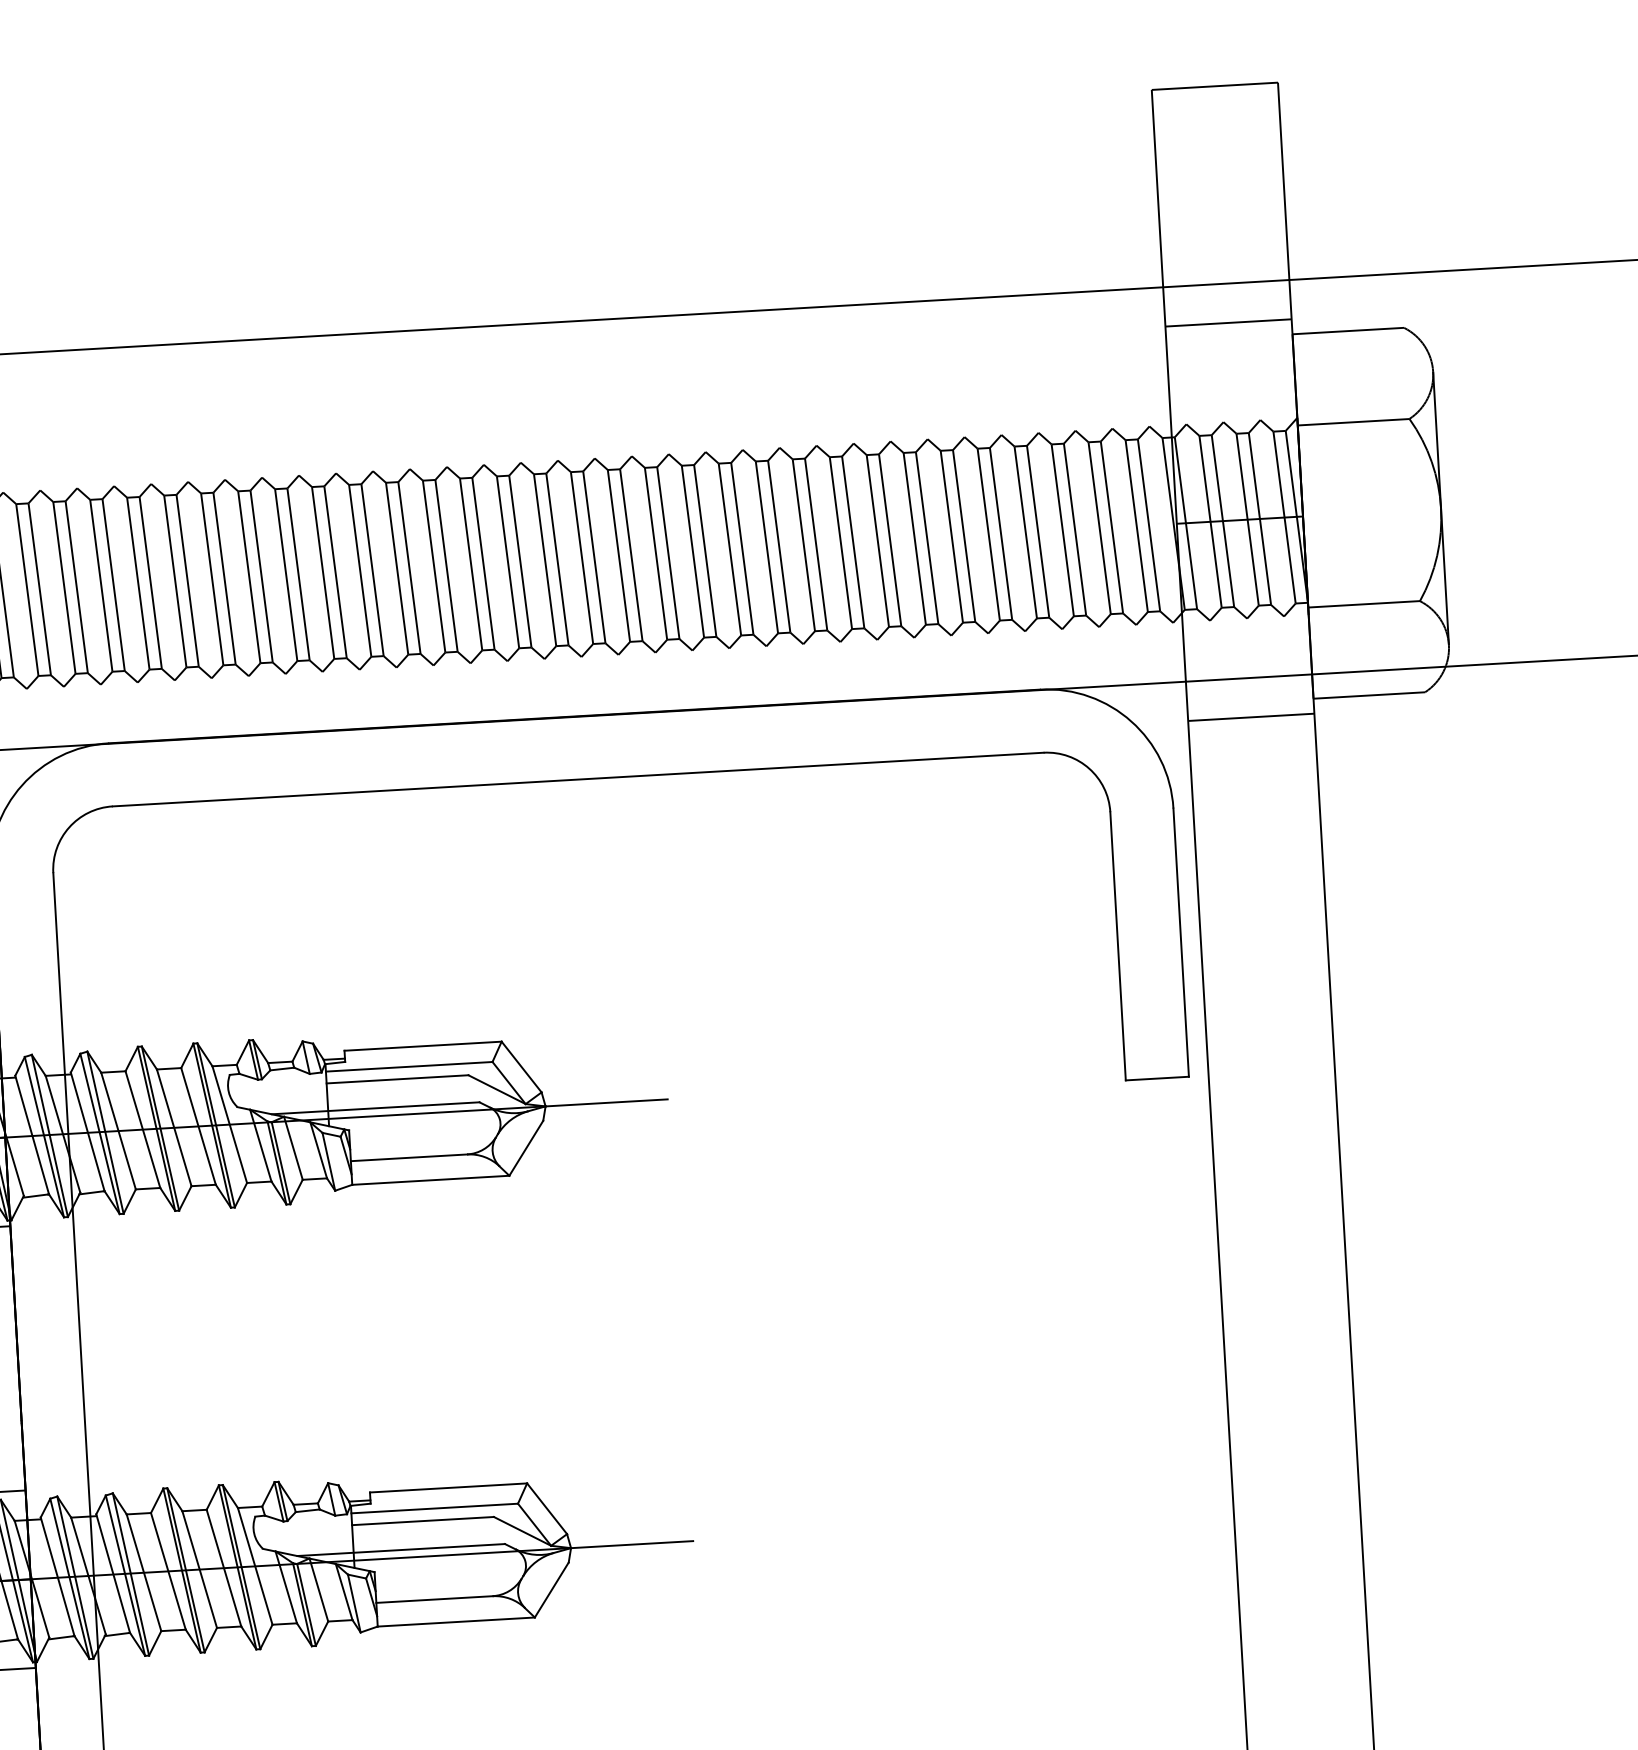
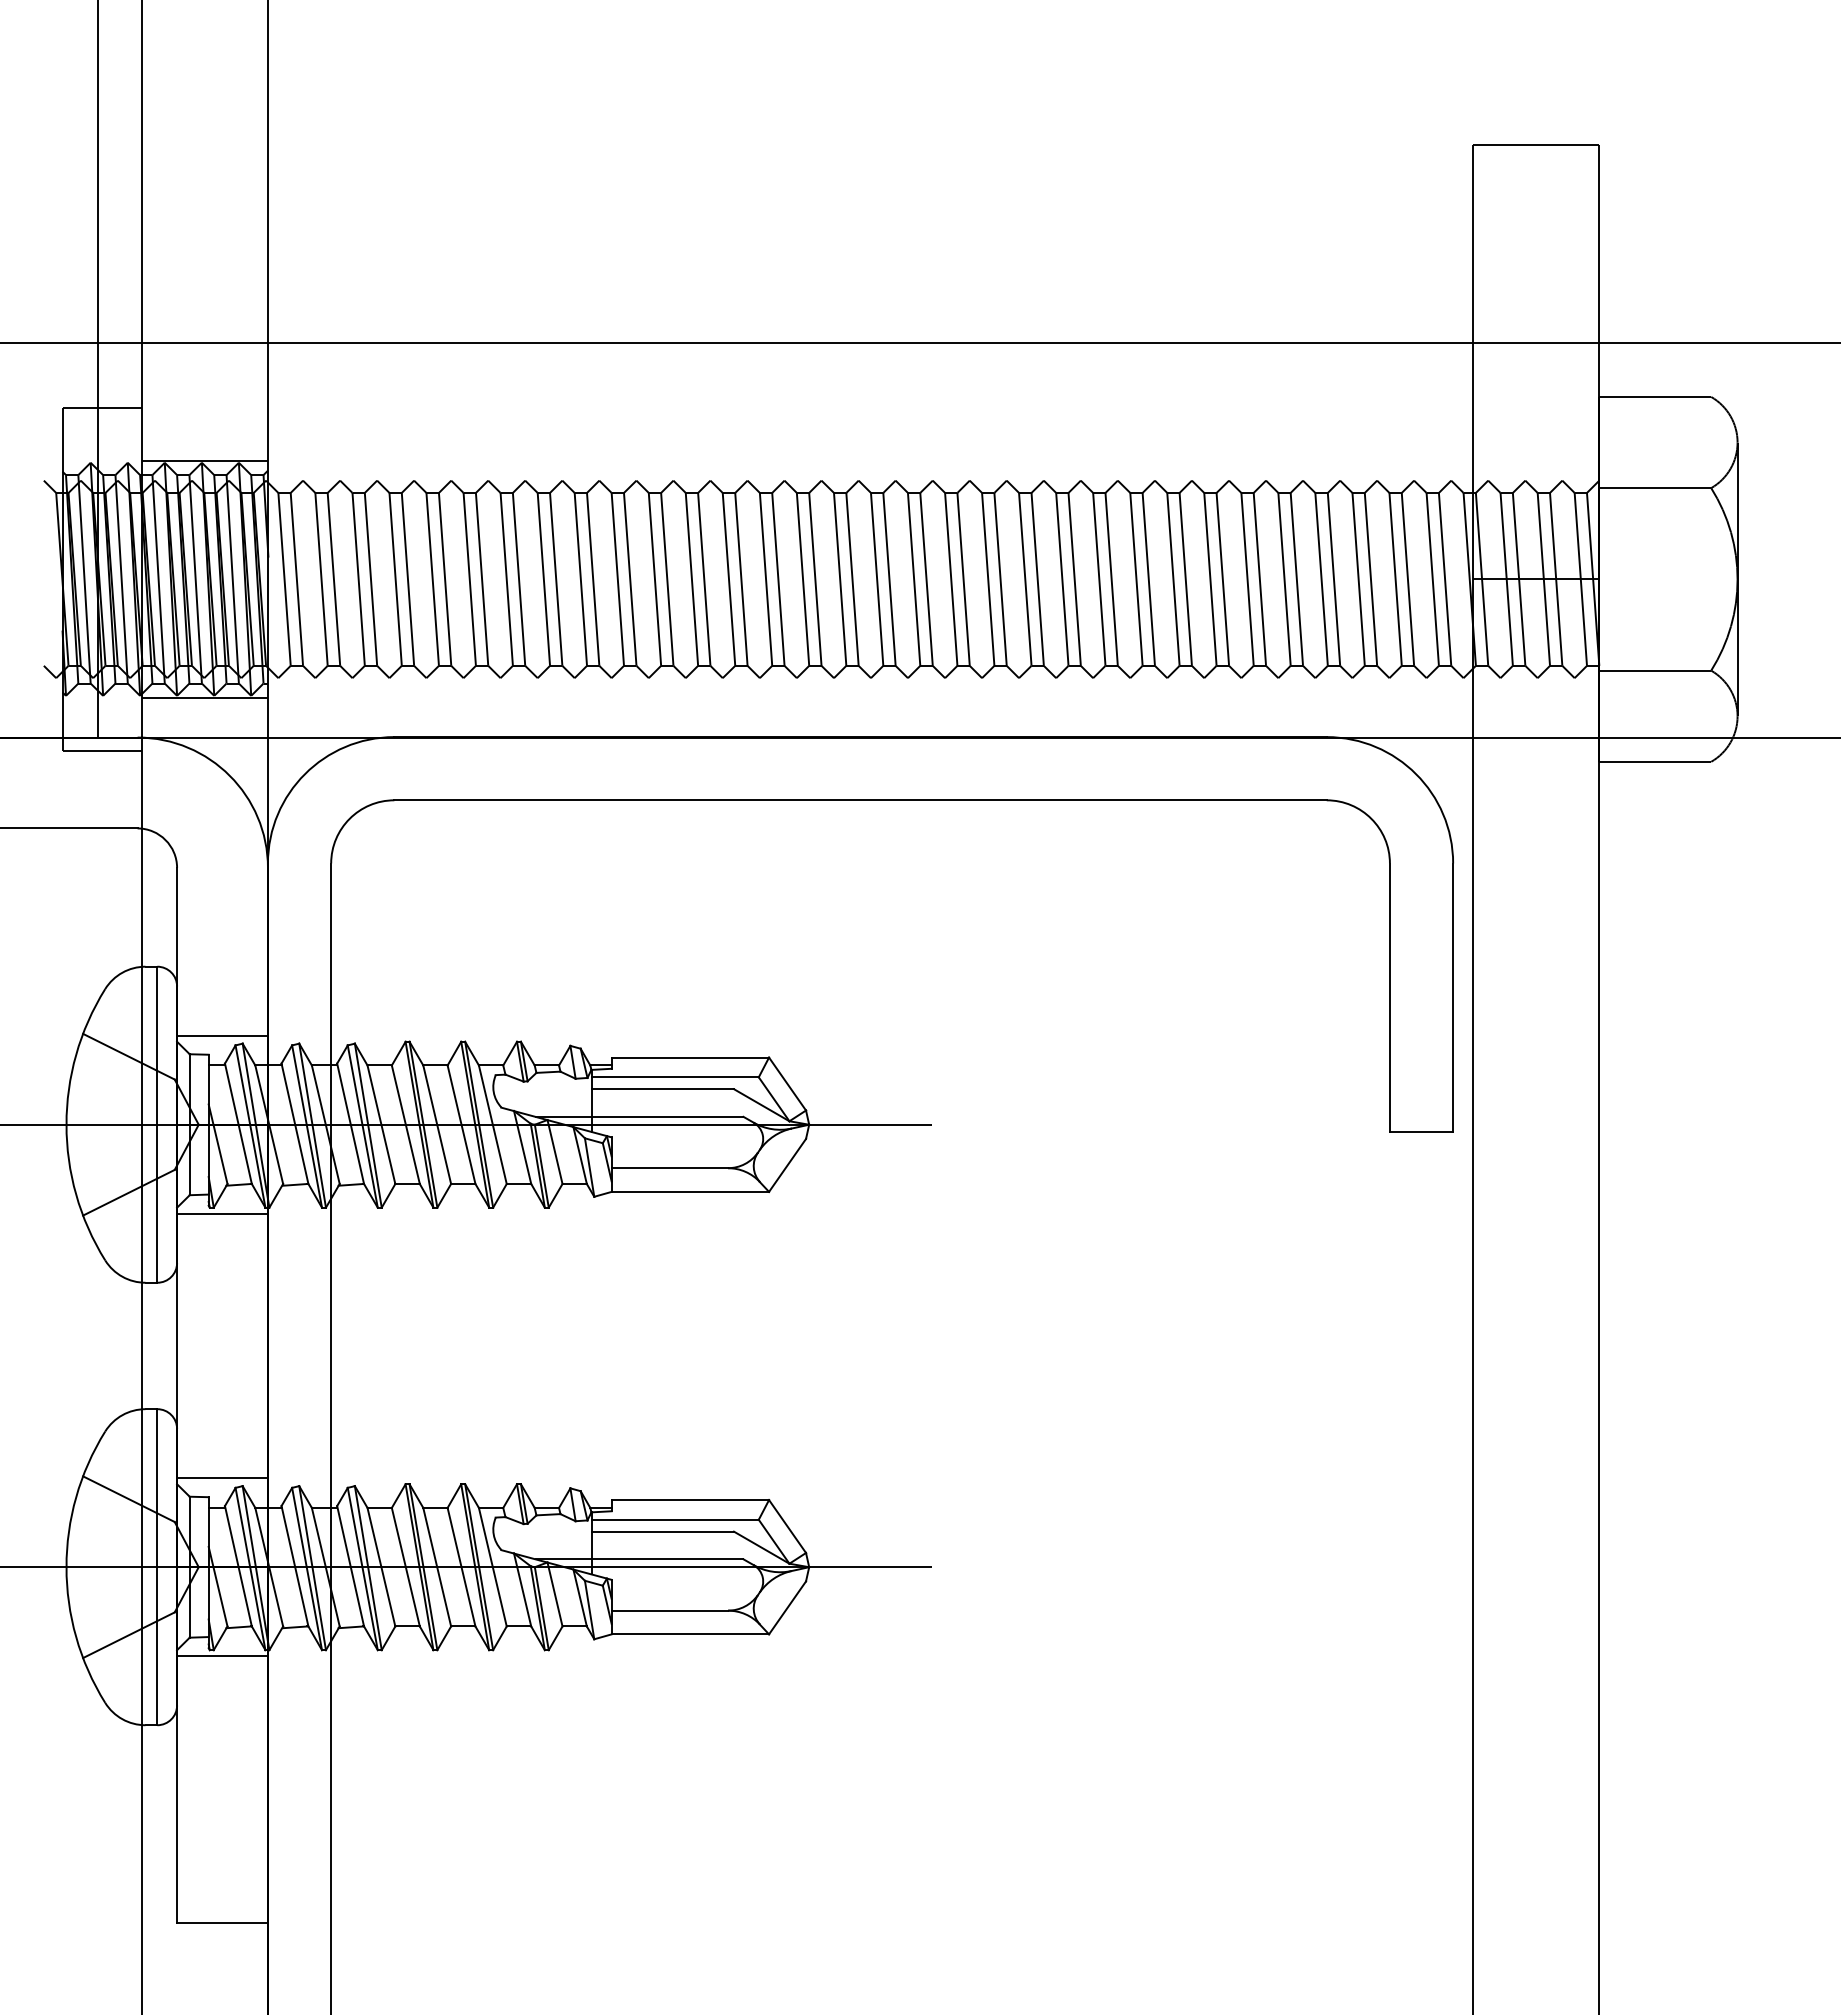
line: (1227, 322) -> (1535, 381), removed
line: (1250, 716) -> (1535, 776), removed

